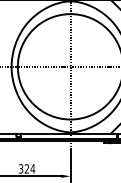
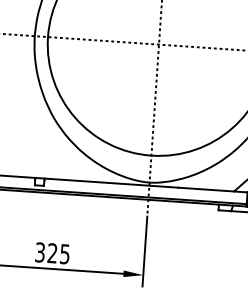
text: (32, 168) -> (64, 253), 324 -> 325

